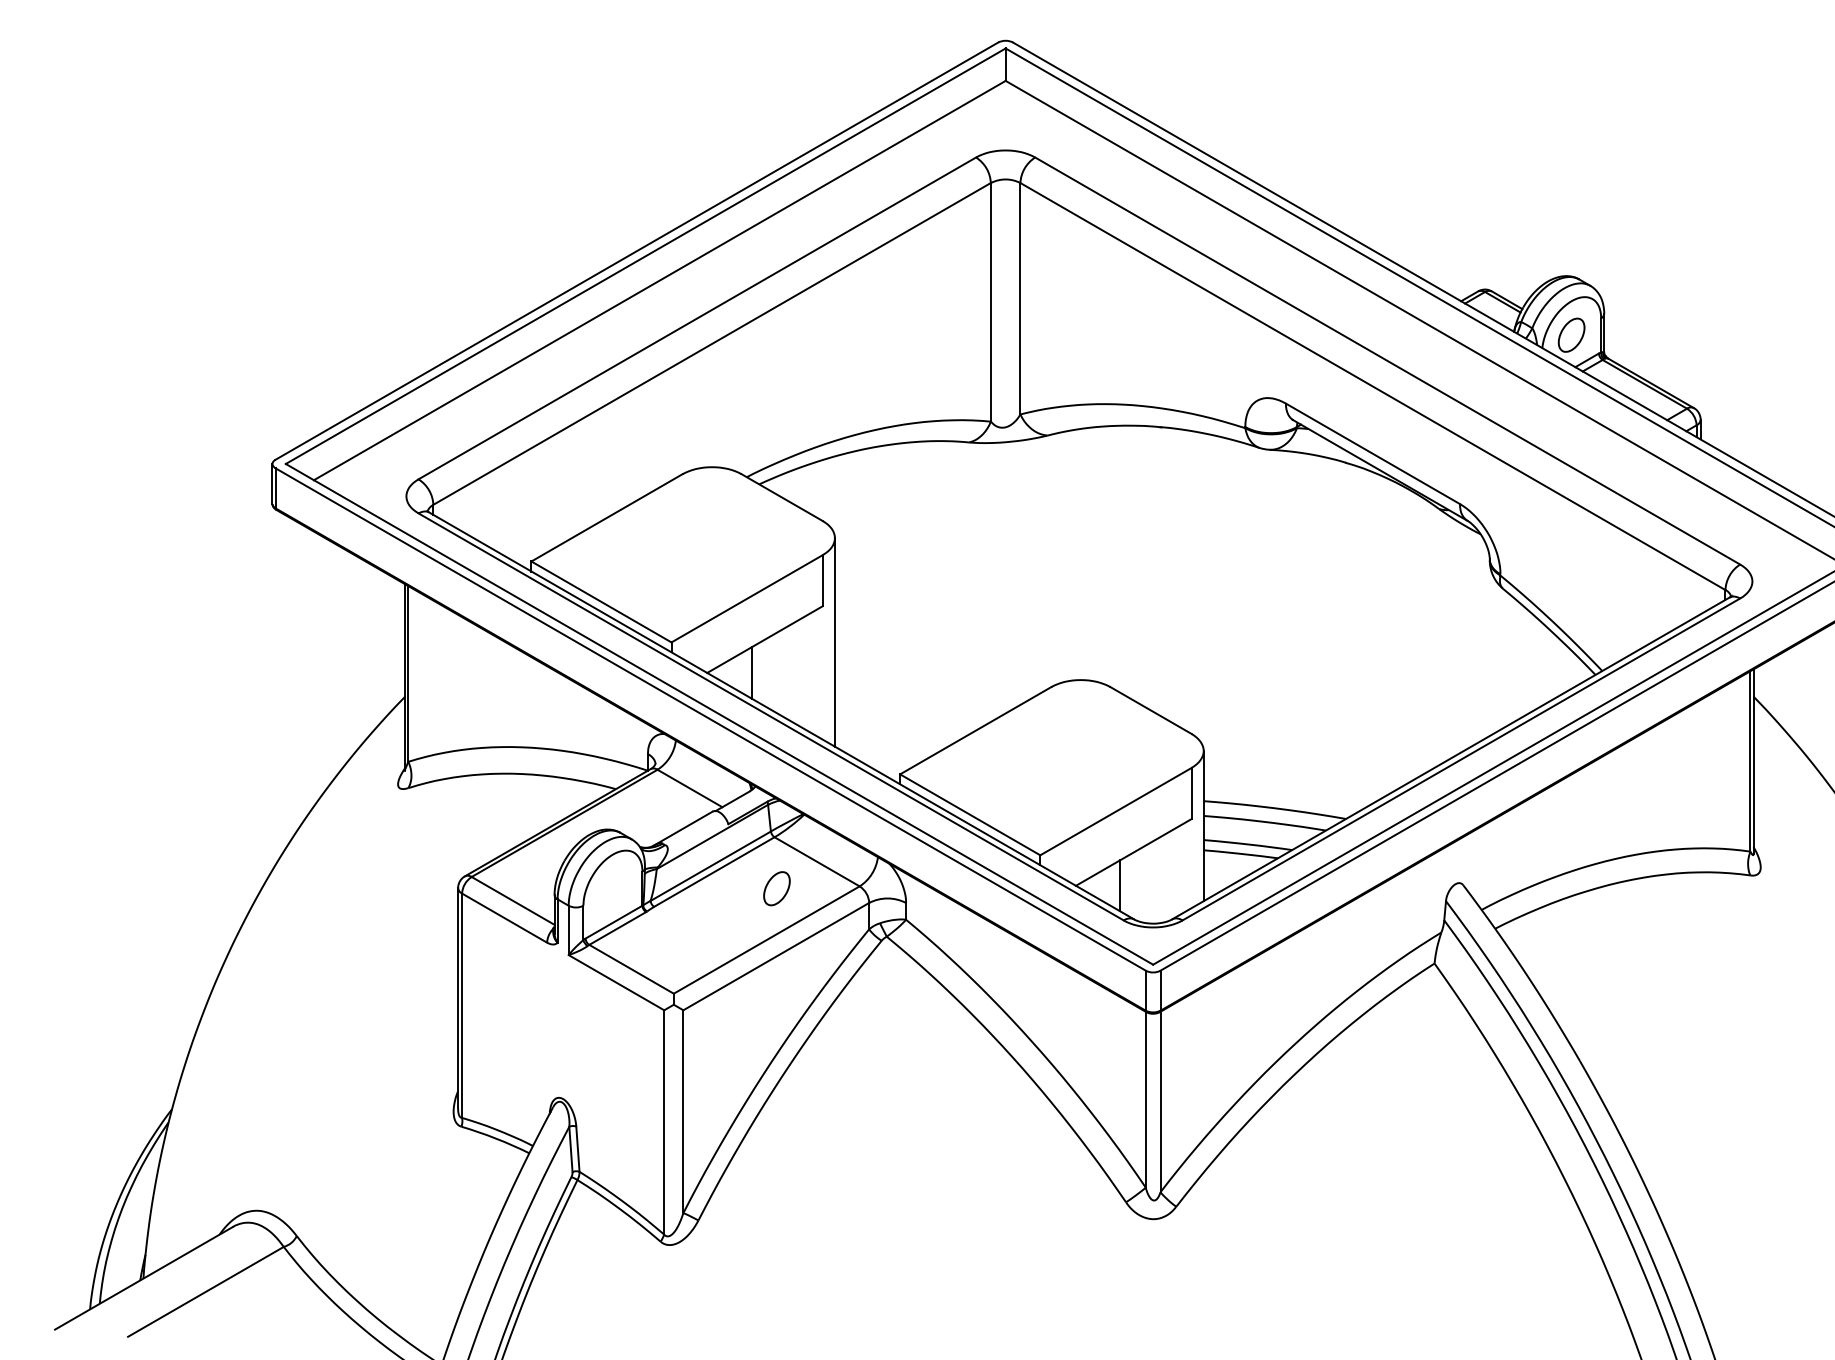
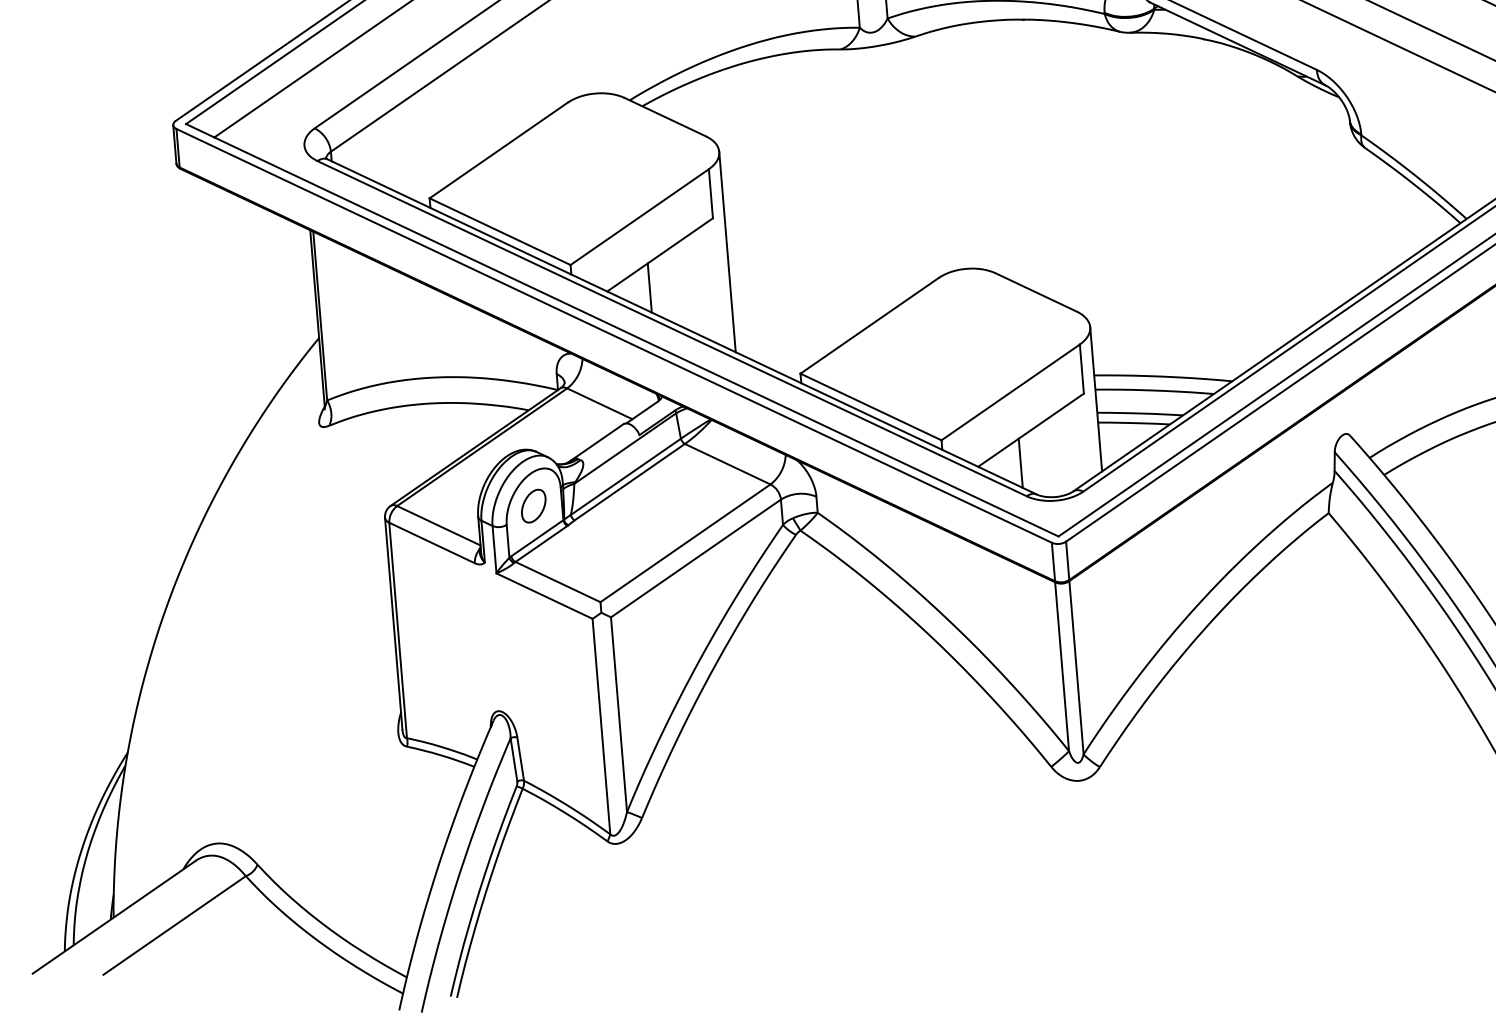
part: (776, 888) -> (533, 505), moved

